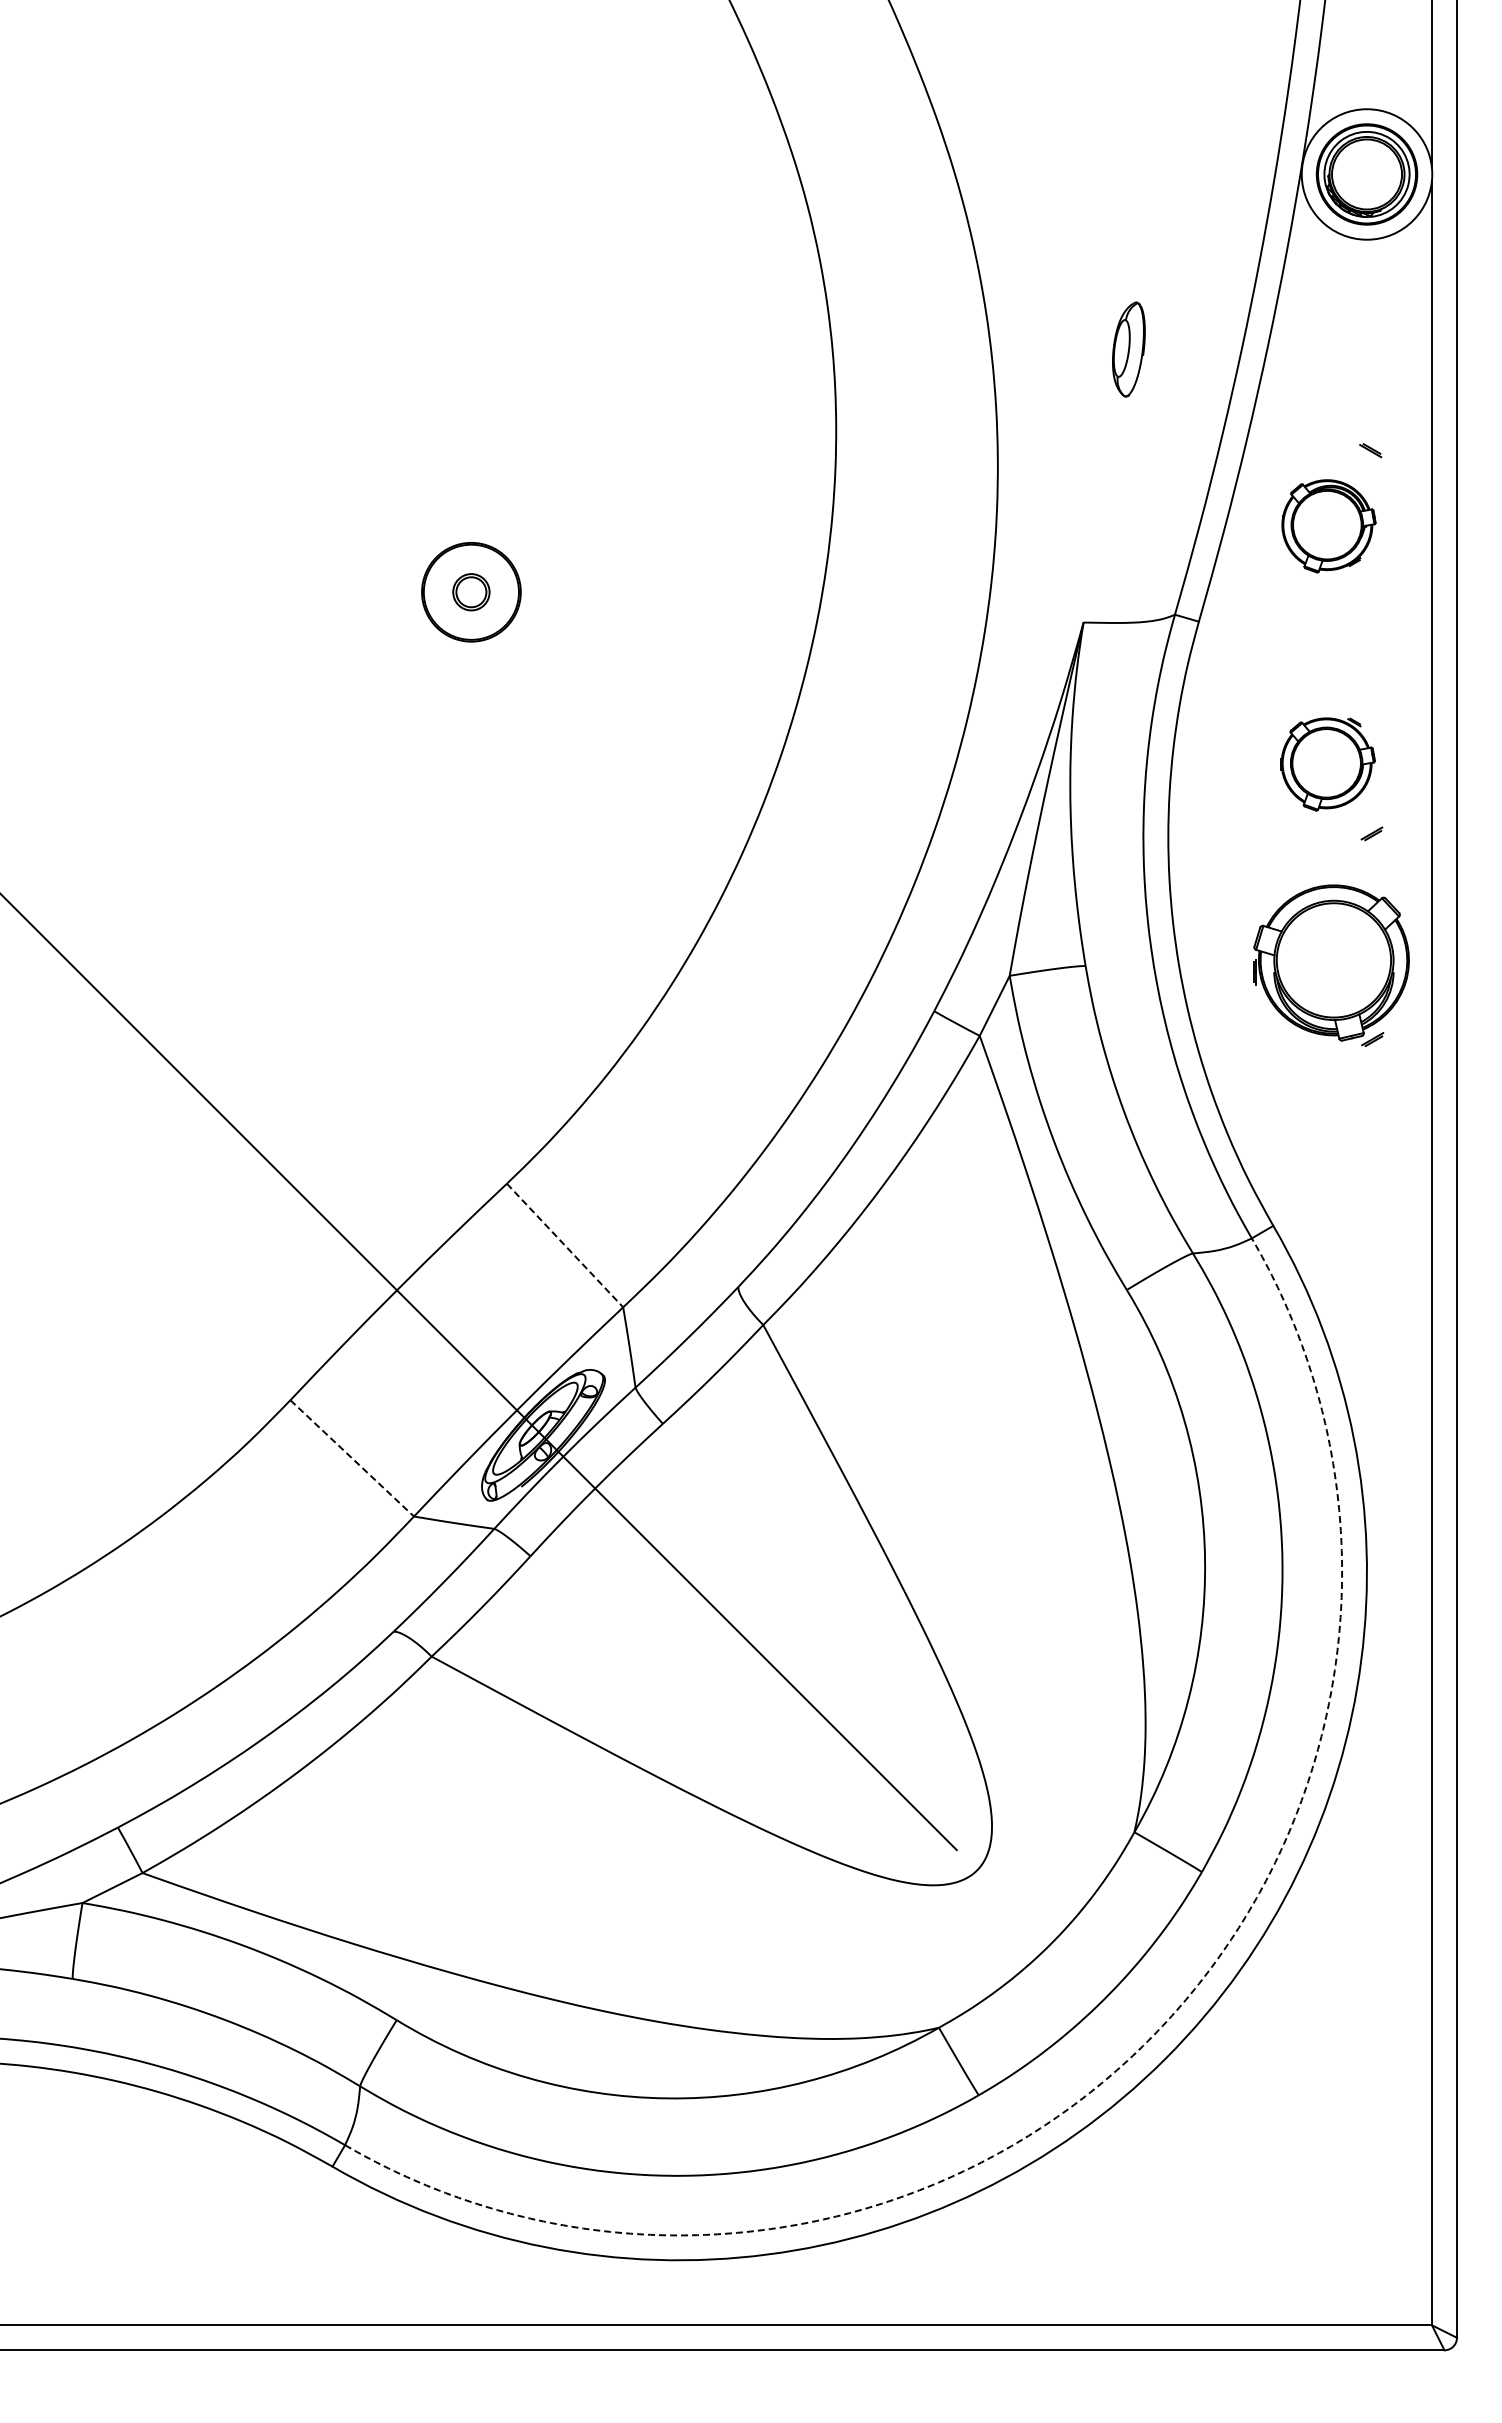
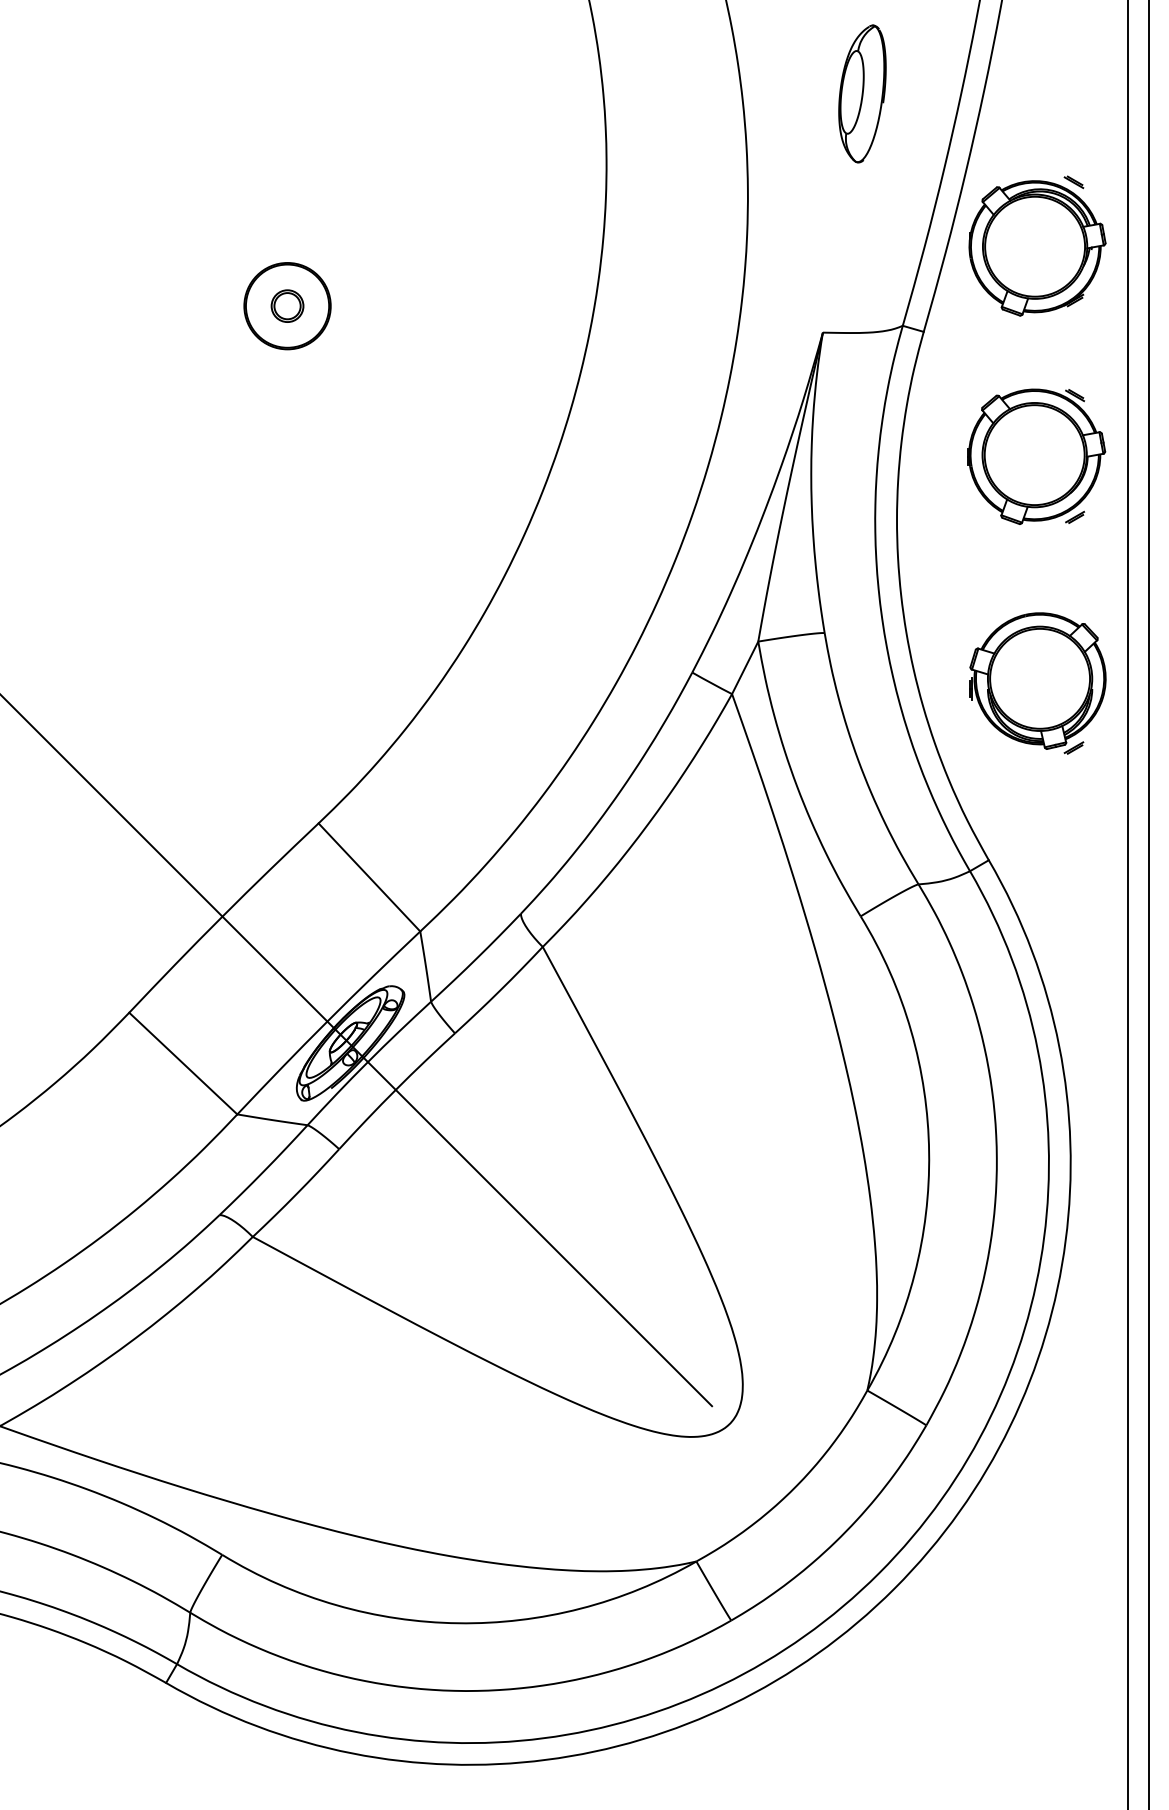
part: (1128, 349) -> (862, 93), size x1.67
part: (1328, 526) -> (1037, 248), size x1.67
part: (1327, 764) -> (1036, 456), size x1.67
part: (1331, 965) -> (1037, 683), moved
line: (565, 1245) -> (369, 877), dashed -> solid
line: (352, 1458) -> (183, 1063), dashed -> solid
arc: (1147, 2041) -> (878, 1573), dashed -> solid

